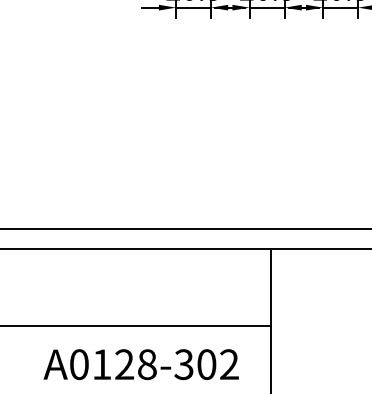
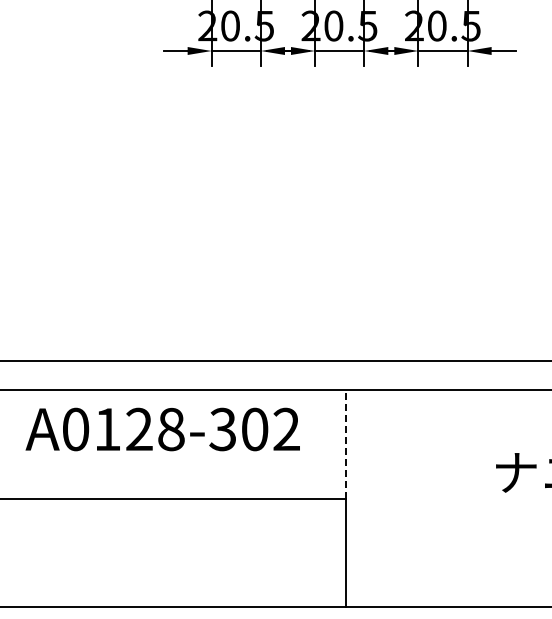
line: (271, 287) -> (345, 444), solid -> dashed
text: (141, 364) -> (162, 429), moved

